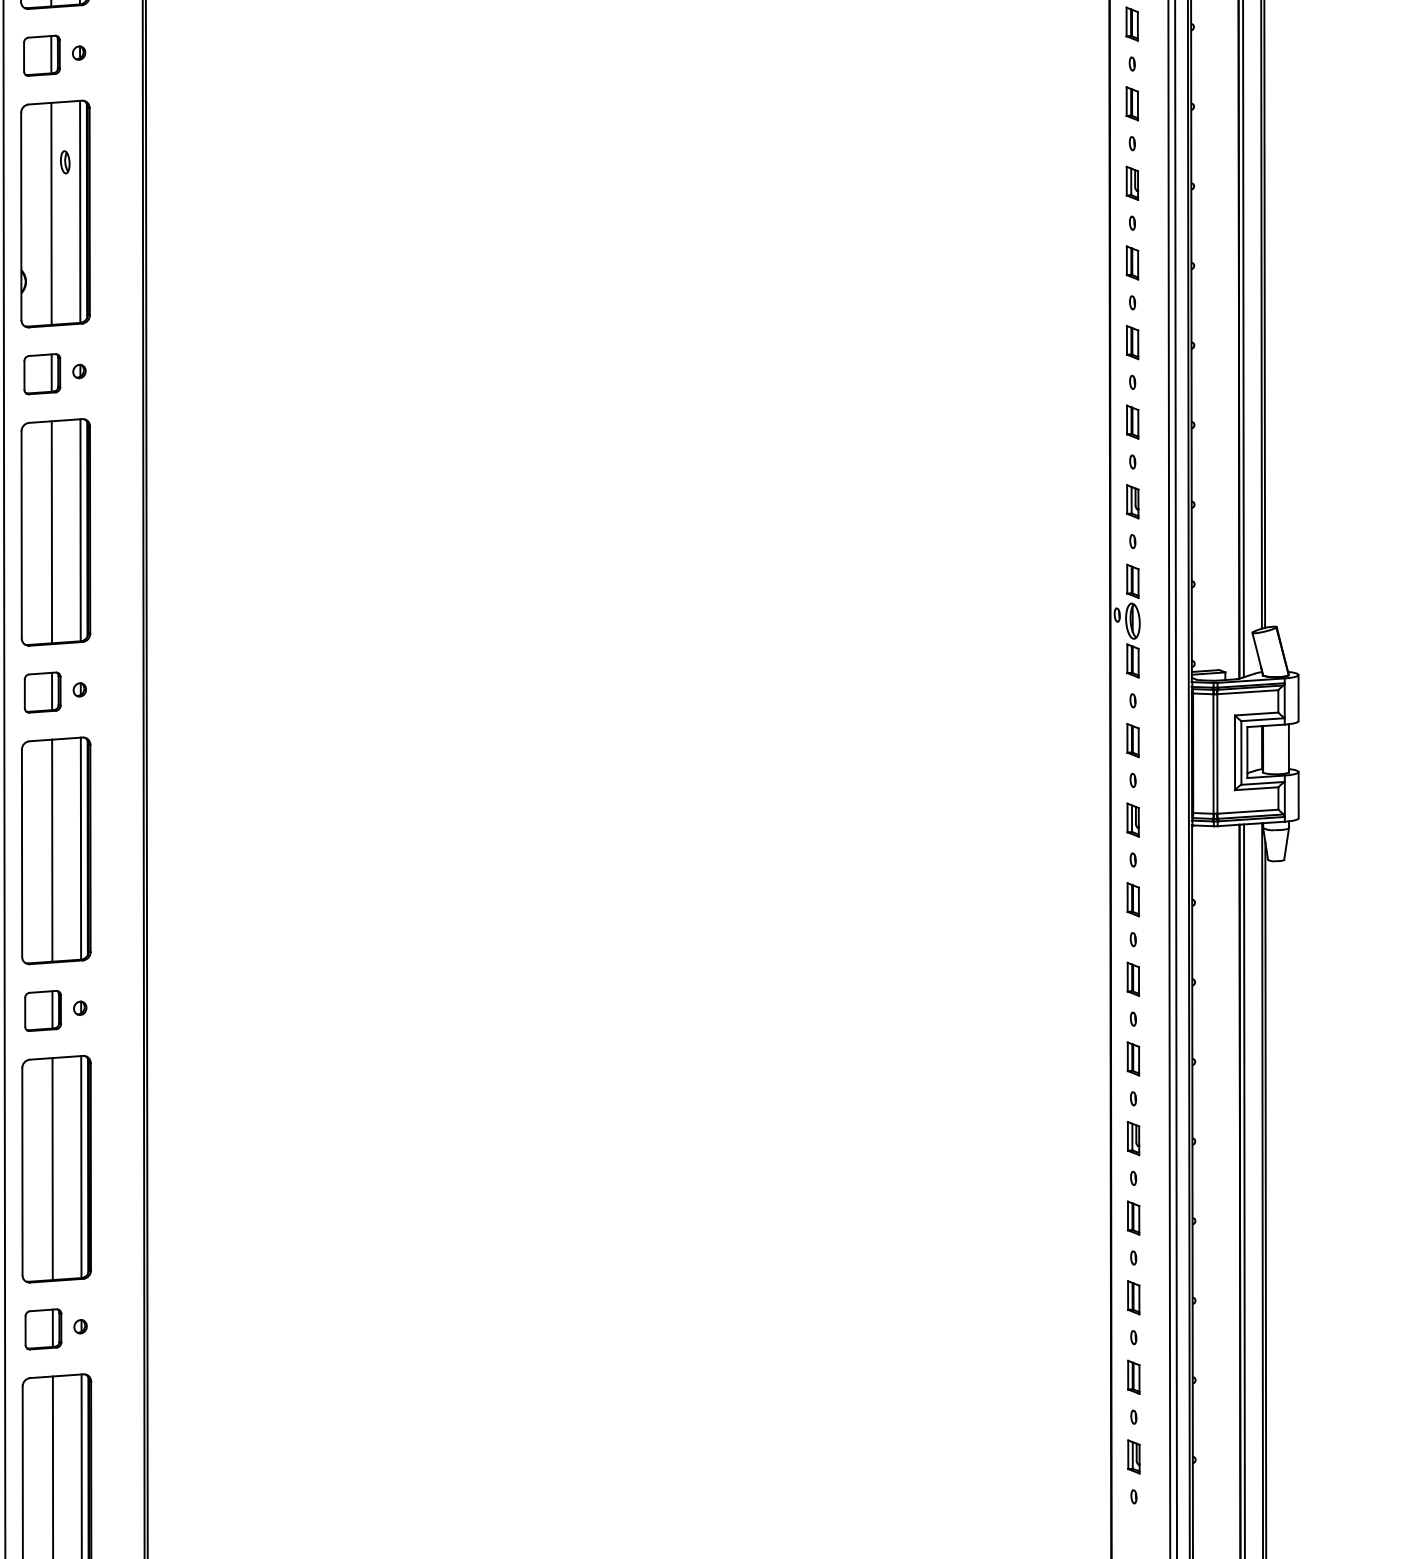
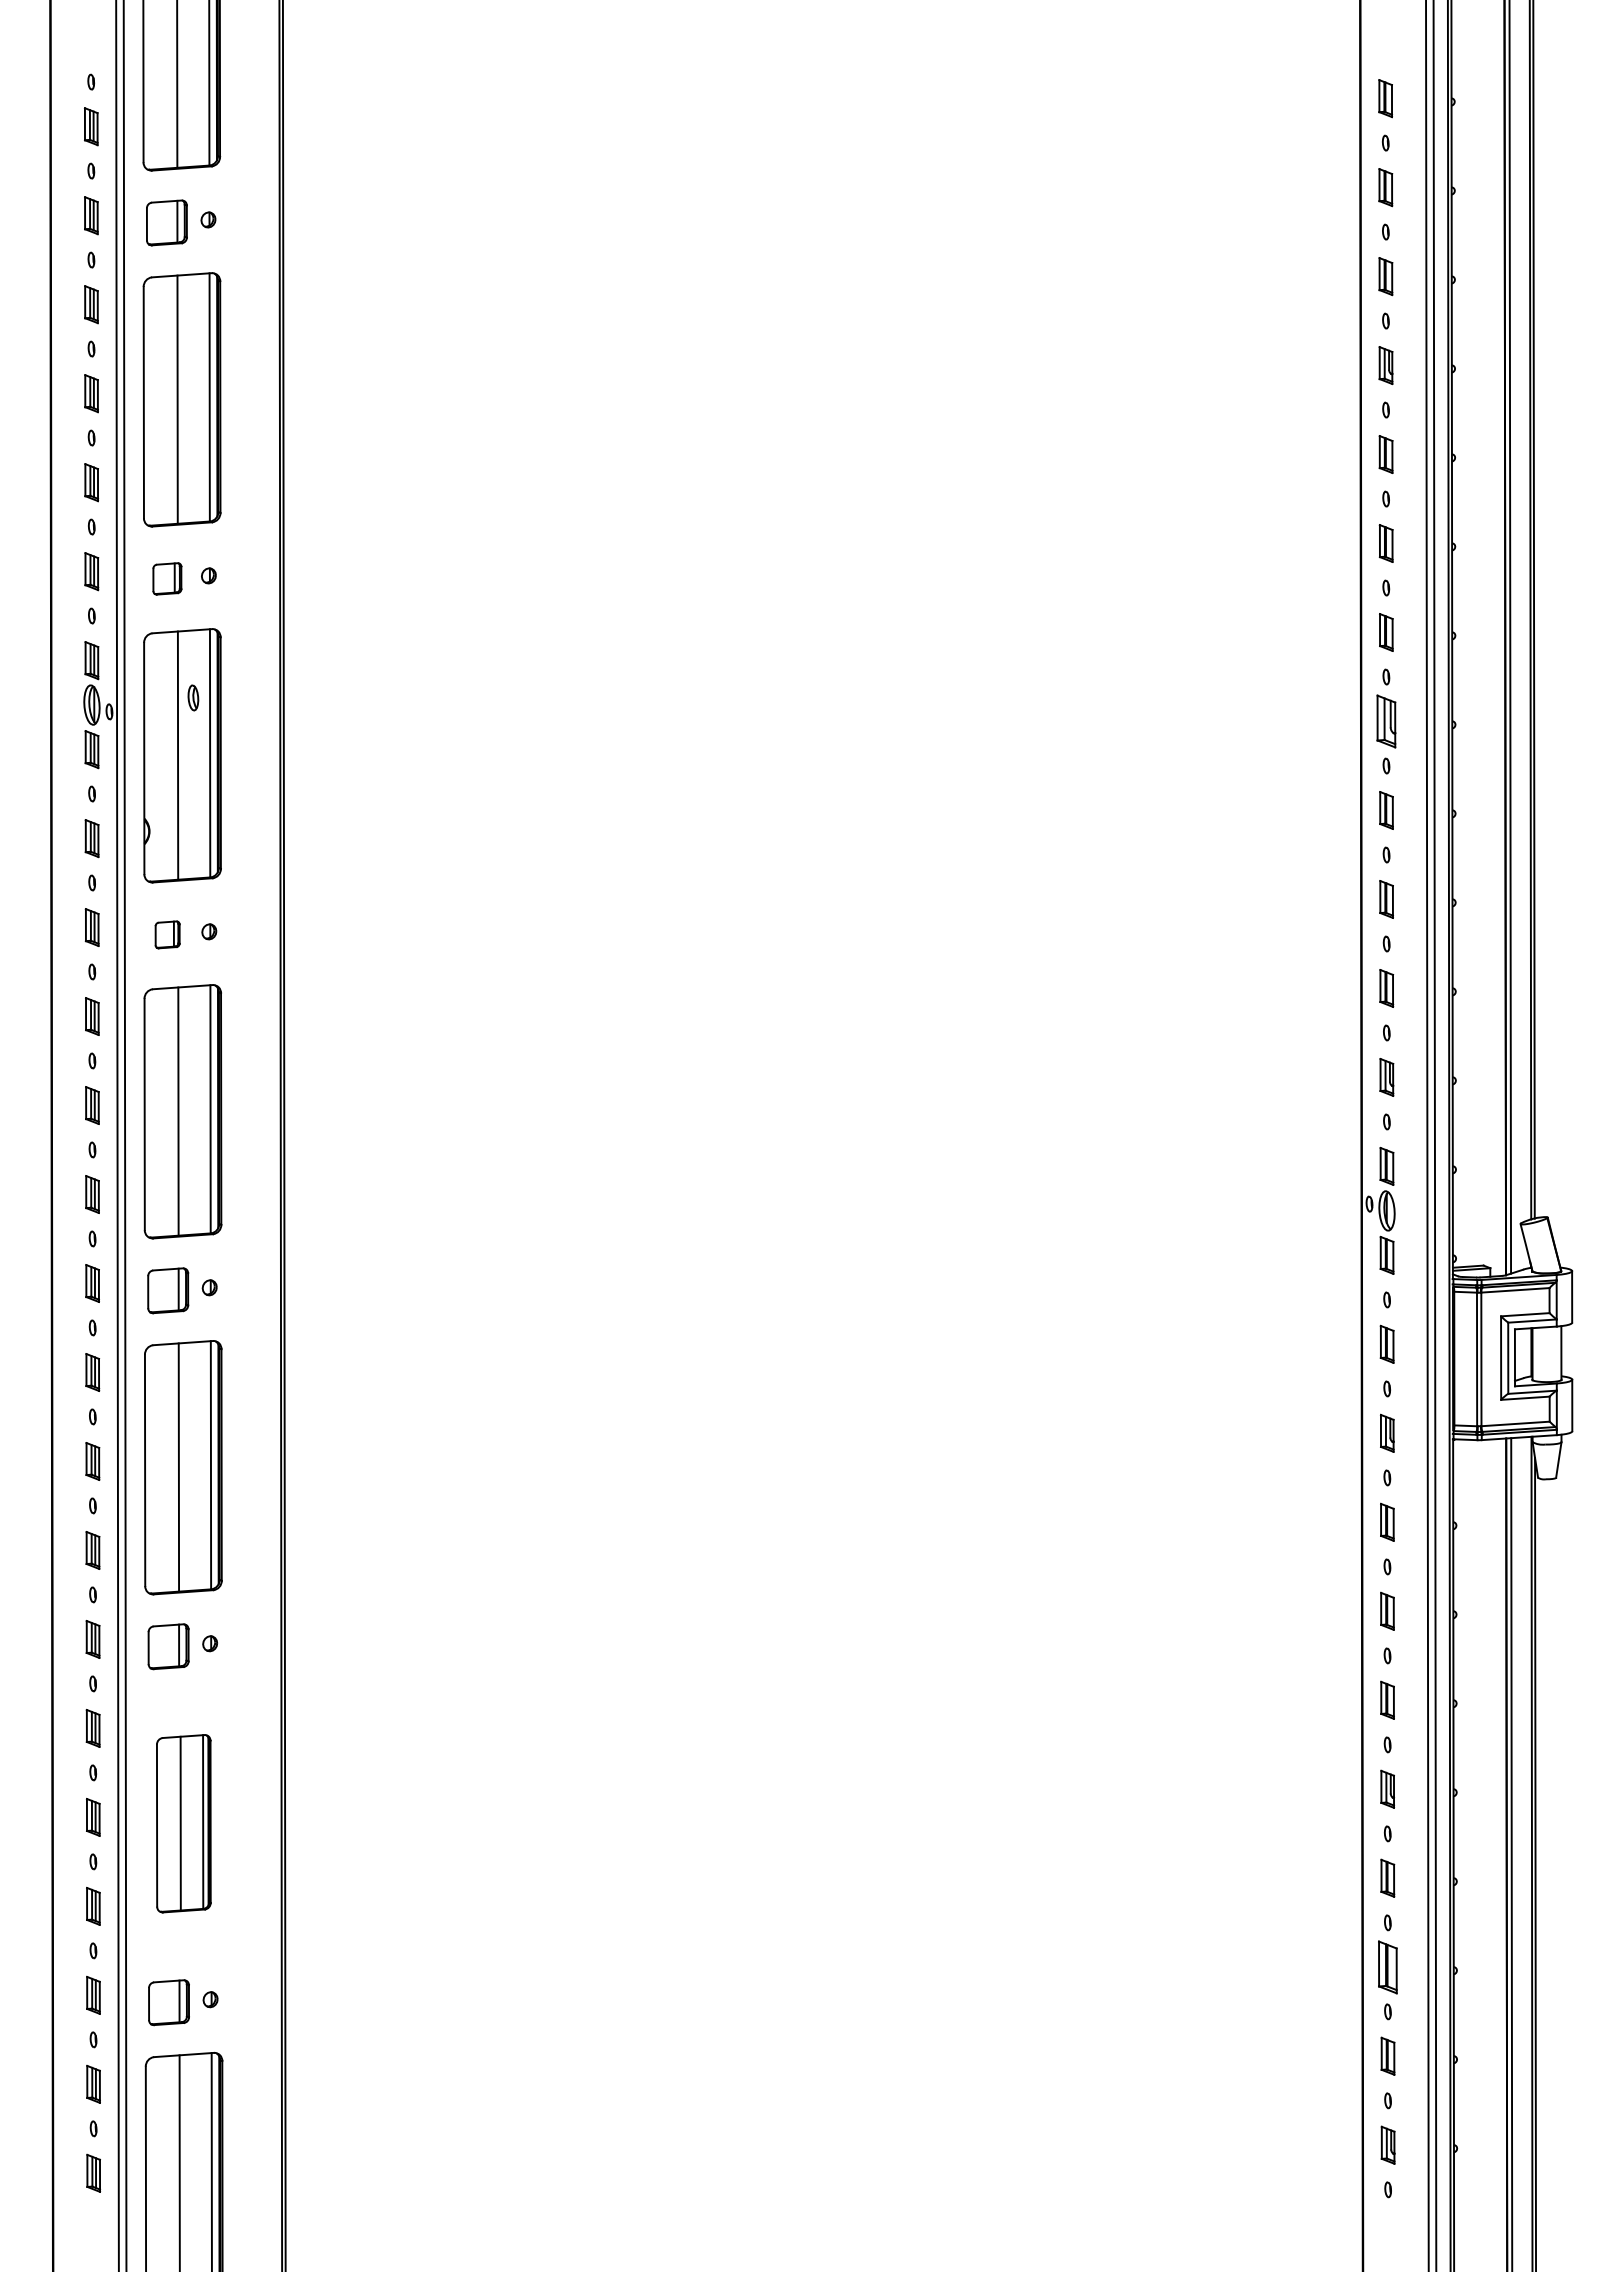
part: (42, 55) -> (167, 578), size x0.7
part: (1132, 183) -> (1386, 721), size x1.4
part: (42, 373) -> (167, 934), size x0.6
part: (56, 1169) -> (183, 1823), size x0.7
part: (1133, 1297) -> (1387, 1966), size x1.4

